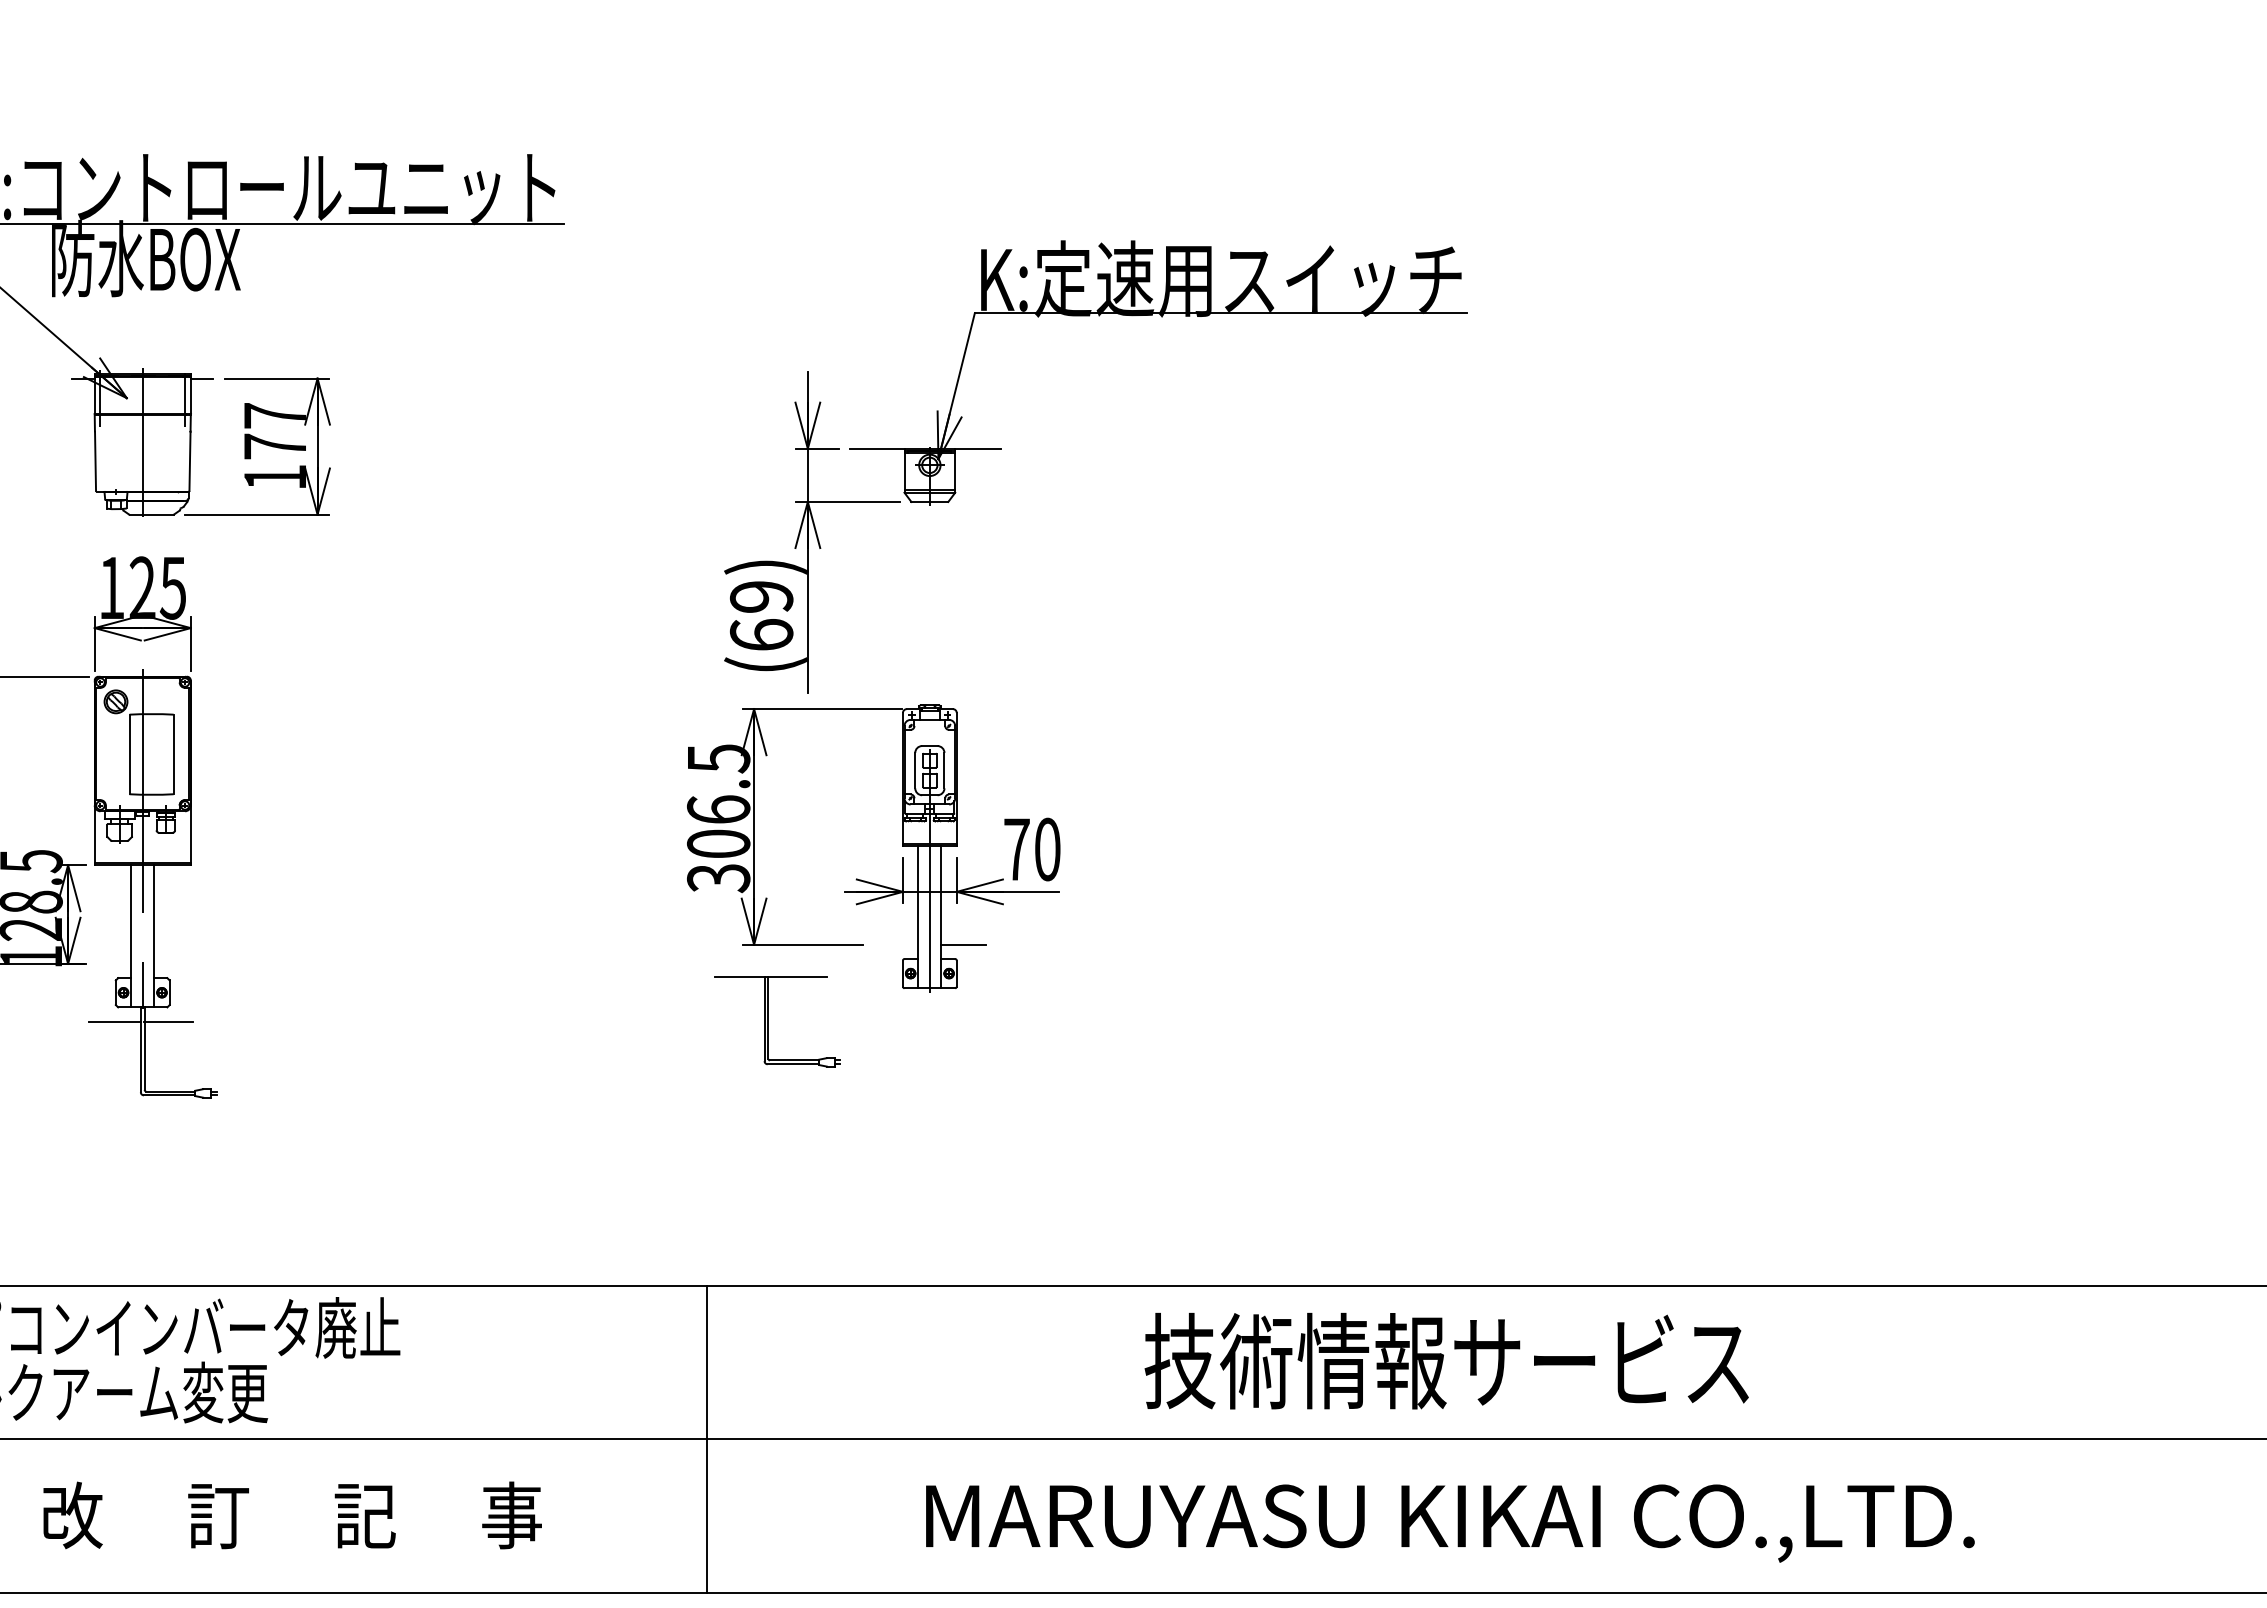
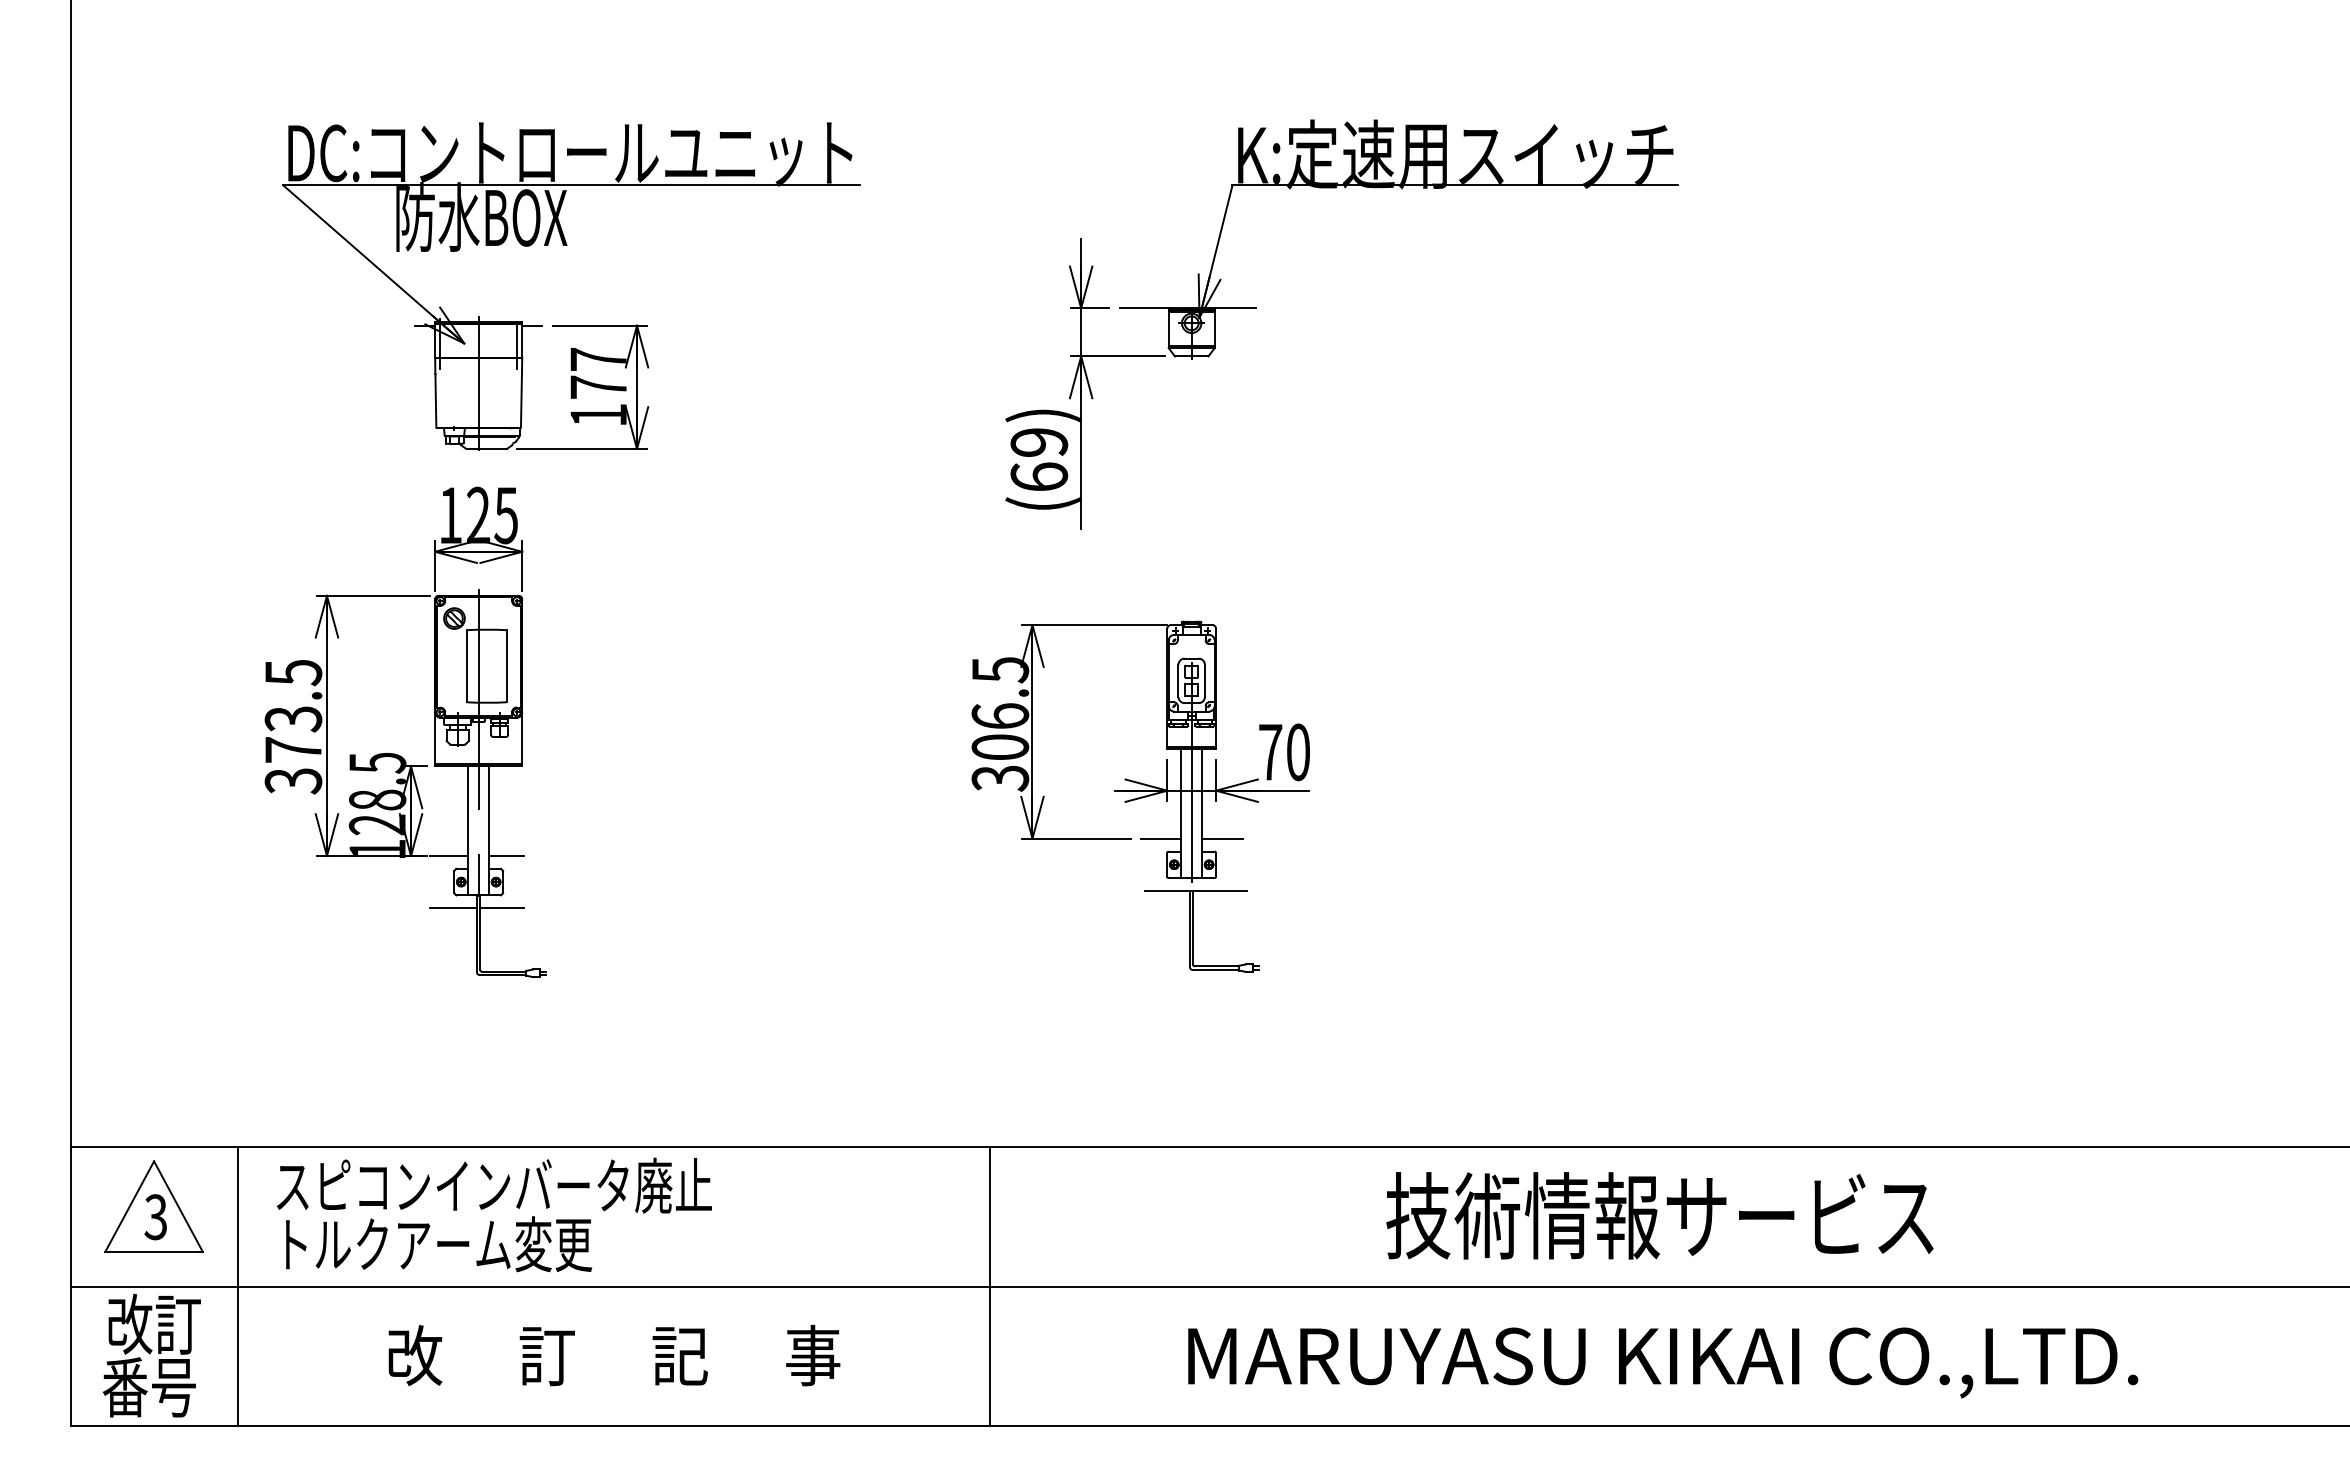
part: (1001, 448) -> (1256, 308), moved
line: (896, 944) -> (1161, 838), added
line: (109, 964) -> (448, 856), added
line: (173, 964) -> (506, 856), added
part: (768, 1021) -> (1193, 931), moved

